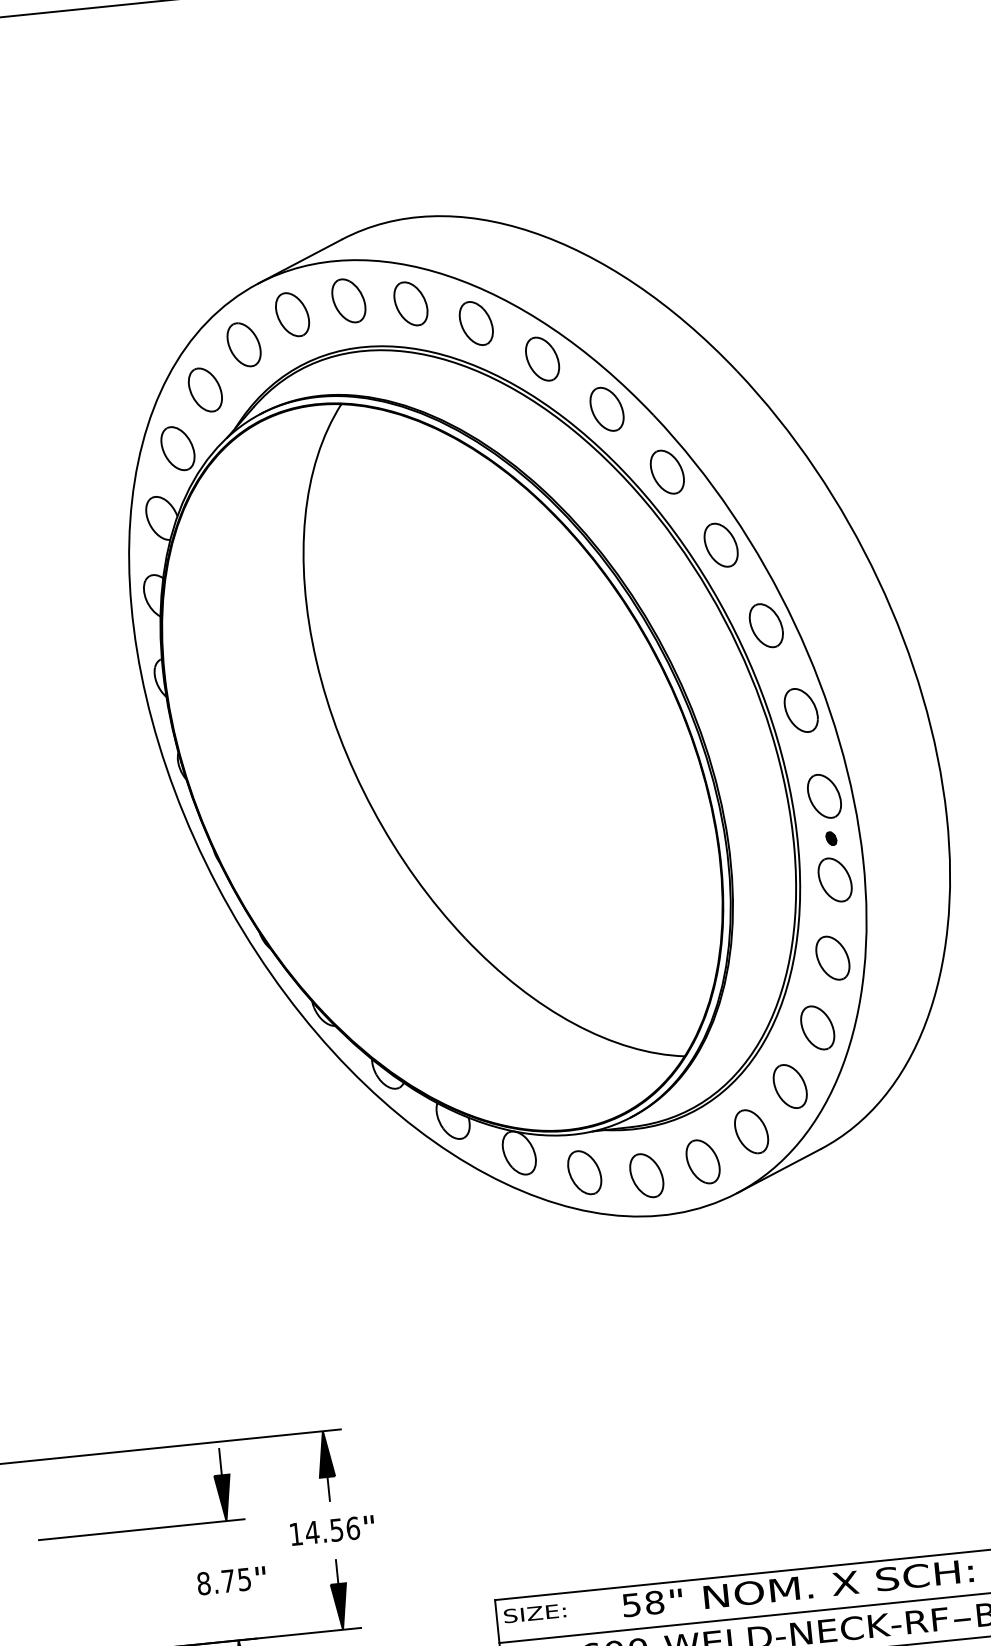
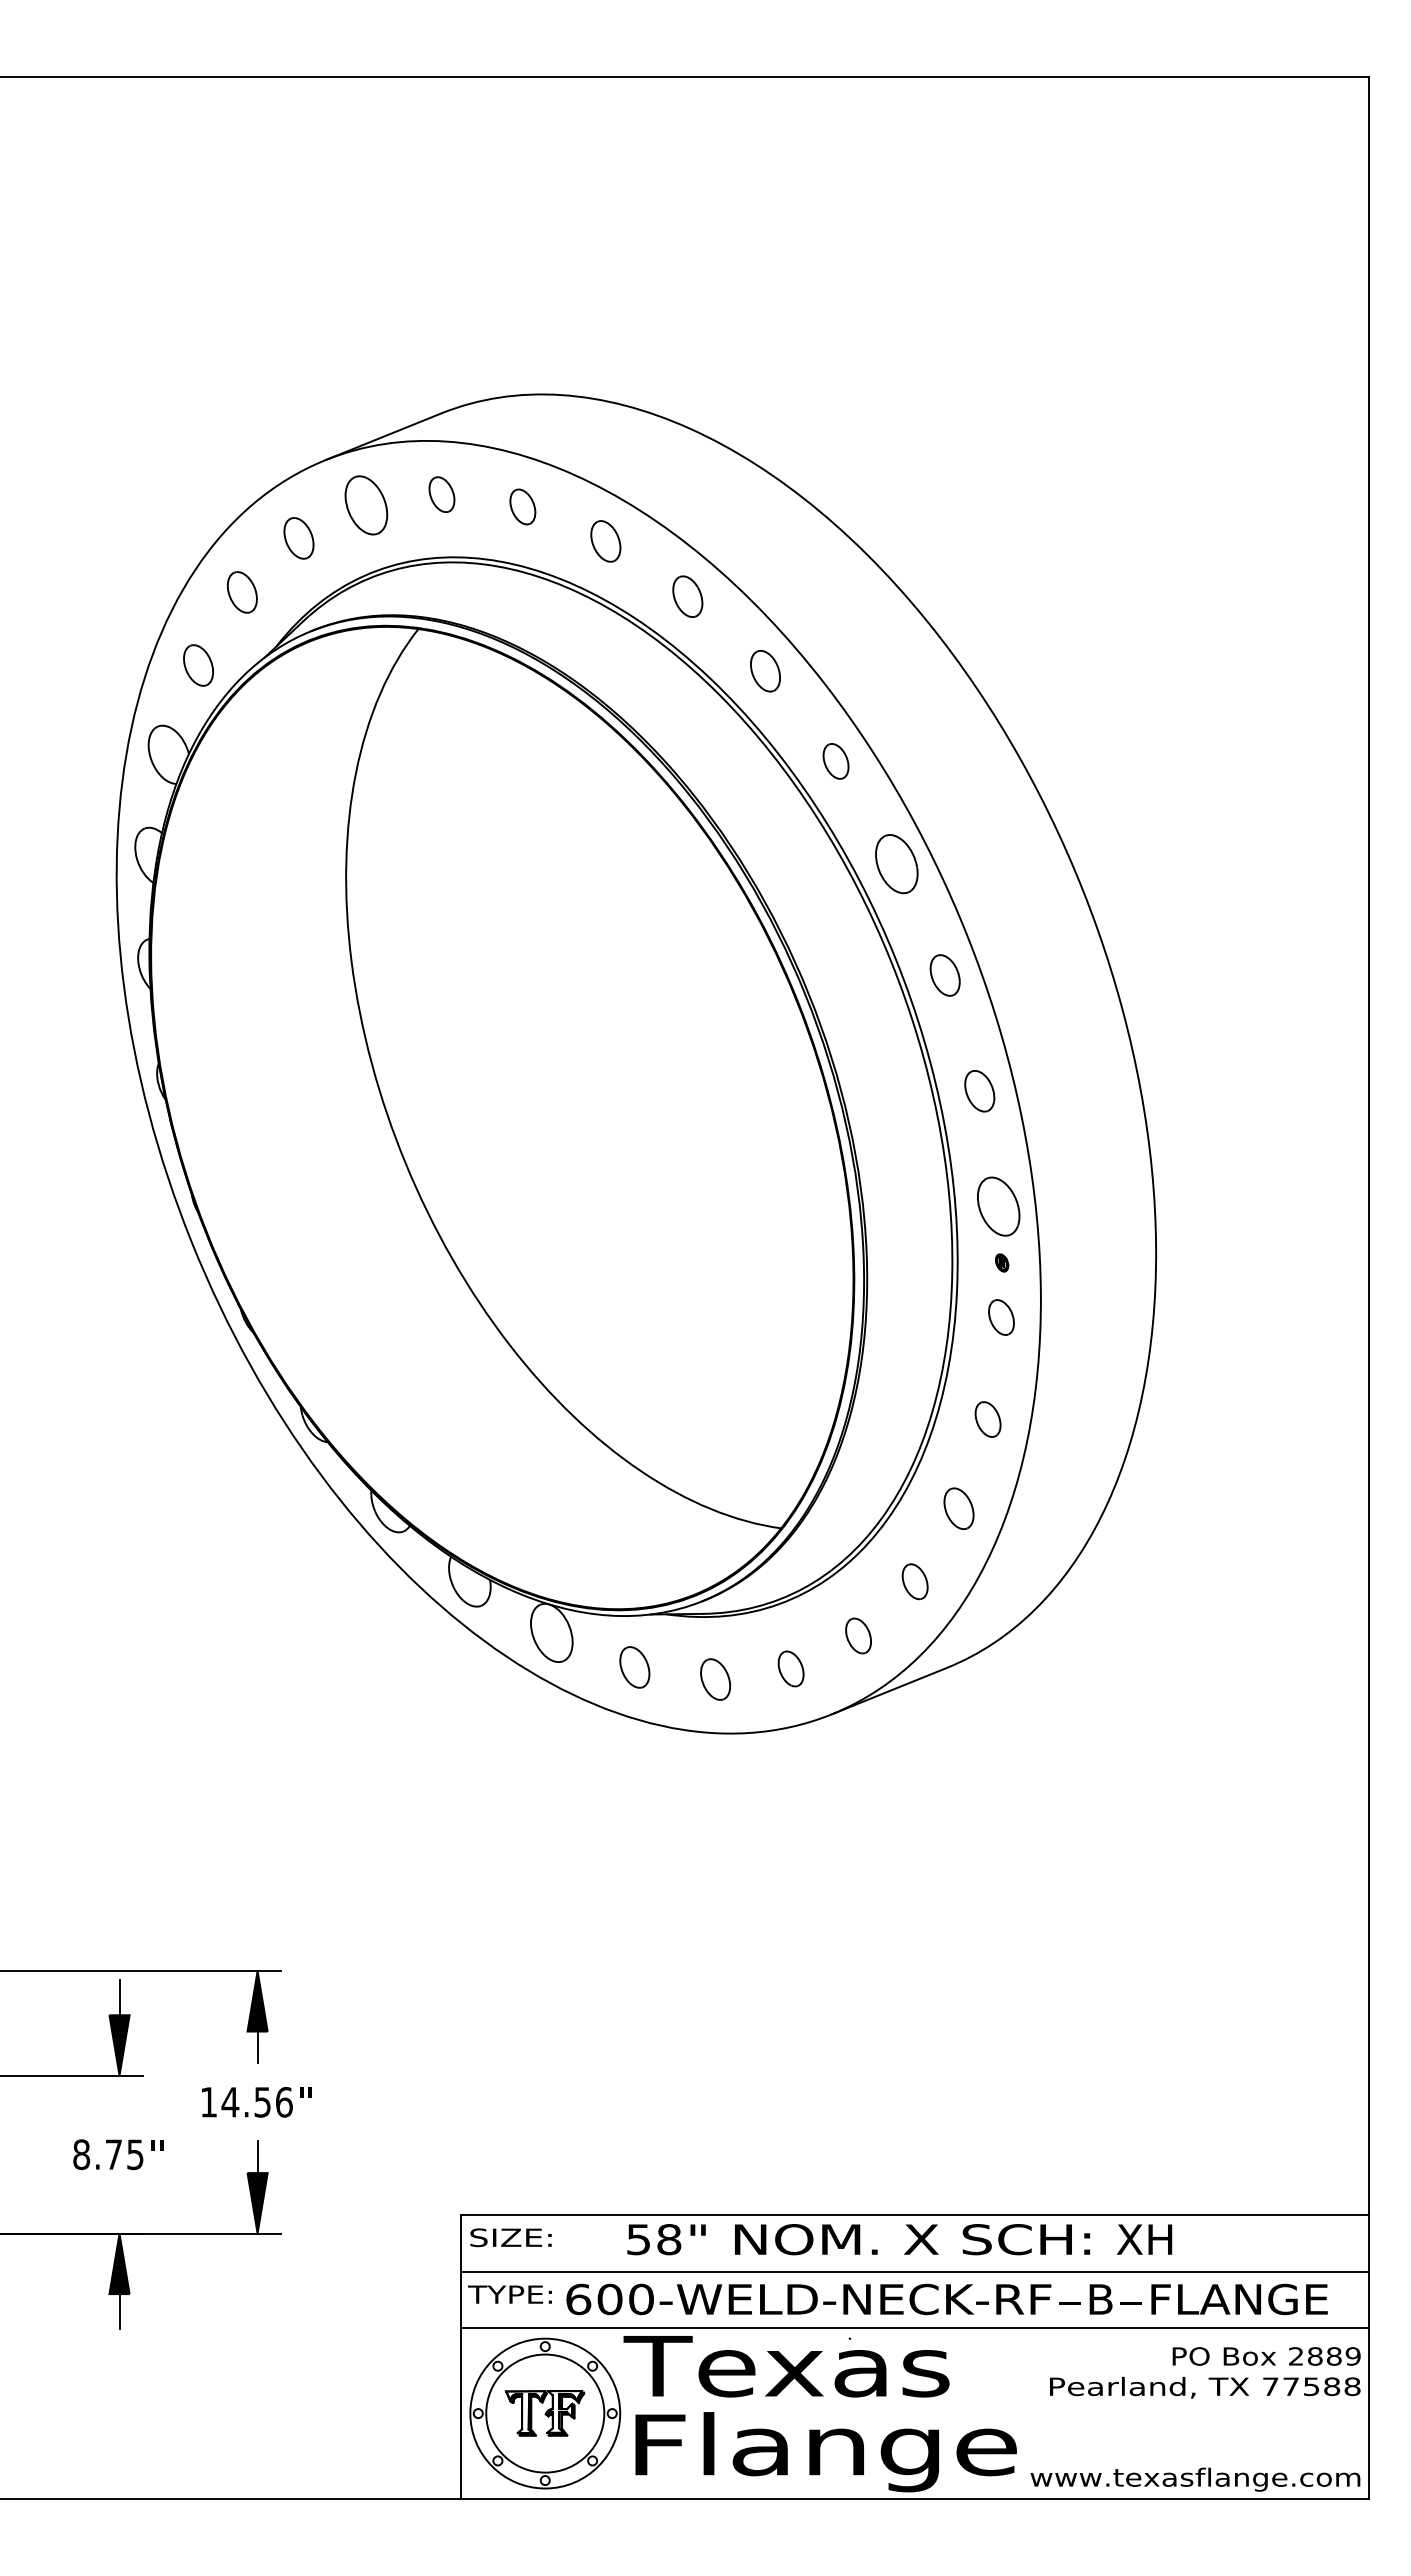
part: (348, 300) -> (441, 494), size x0.6
part: (410, 303) -> (522, 506), size x0.6
part: (476, 323) -> (605, 541), size x0.7
part: (243, 344) -> (298, 538), size x0.7
part: (542, 358) -> (687, 596), size x0.7
part: (205, 390) -> (242, 592), size x0.7
part: (607, 409) -> (765, 671), size x0.7
part: (177, 448) -> (198, 665), size x0.7
part: (666, 472) -> (835, 761), size x0.6
part: (765, 625) -> (944, 975), size x0.7
part: (801, 710) -> (979, 1091), size x0.7
part: (835, 879) -> (1001, 1317), size x0.6
part: (832, 958) -> (987, 1419), size x0.6
part: (817, 1027) -> (958, 1508), size x0.7
part: (789, 1086) -> (914, 1581), size x0.6
part: (751, 1131) -> (858, 1635), size x0.6
part: (702, 1161) -> (790, 1668), size x0.6
part: (584, 1172) -> (634, 1667), size x0.7
part: (646, 1175) -> (715, 1679), size x0.7

